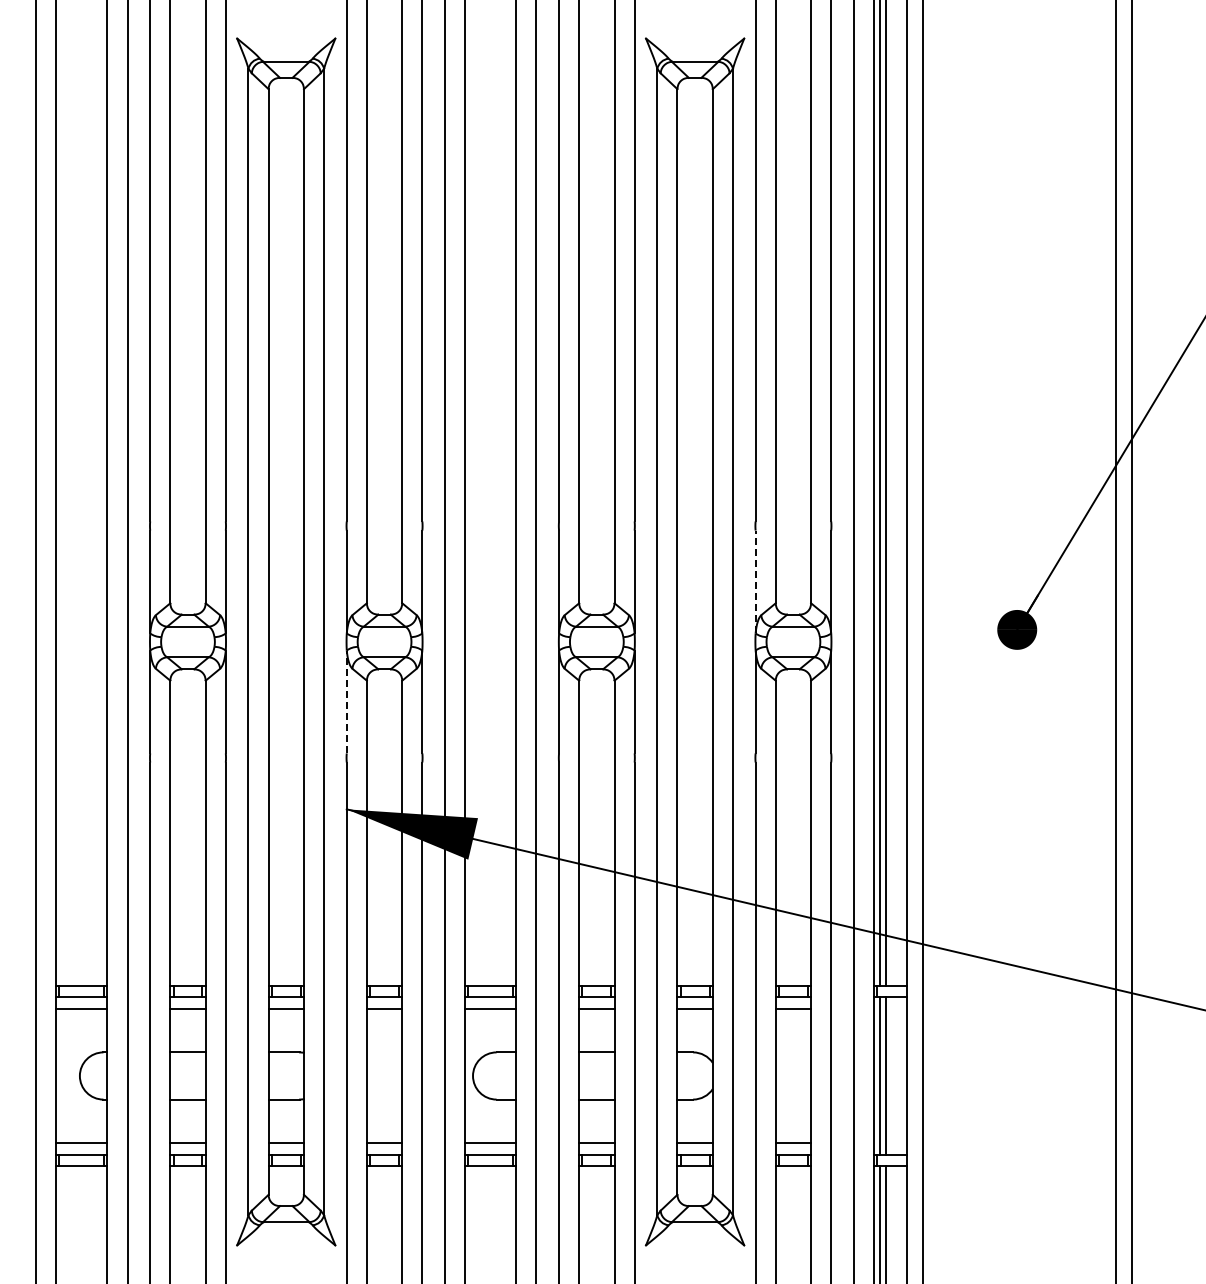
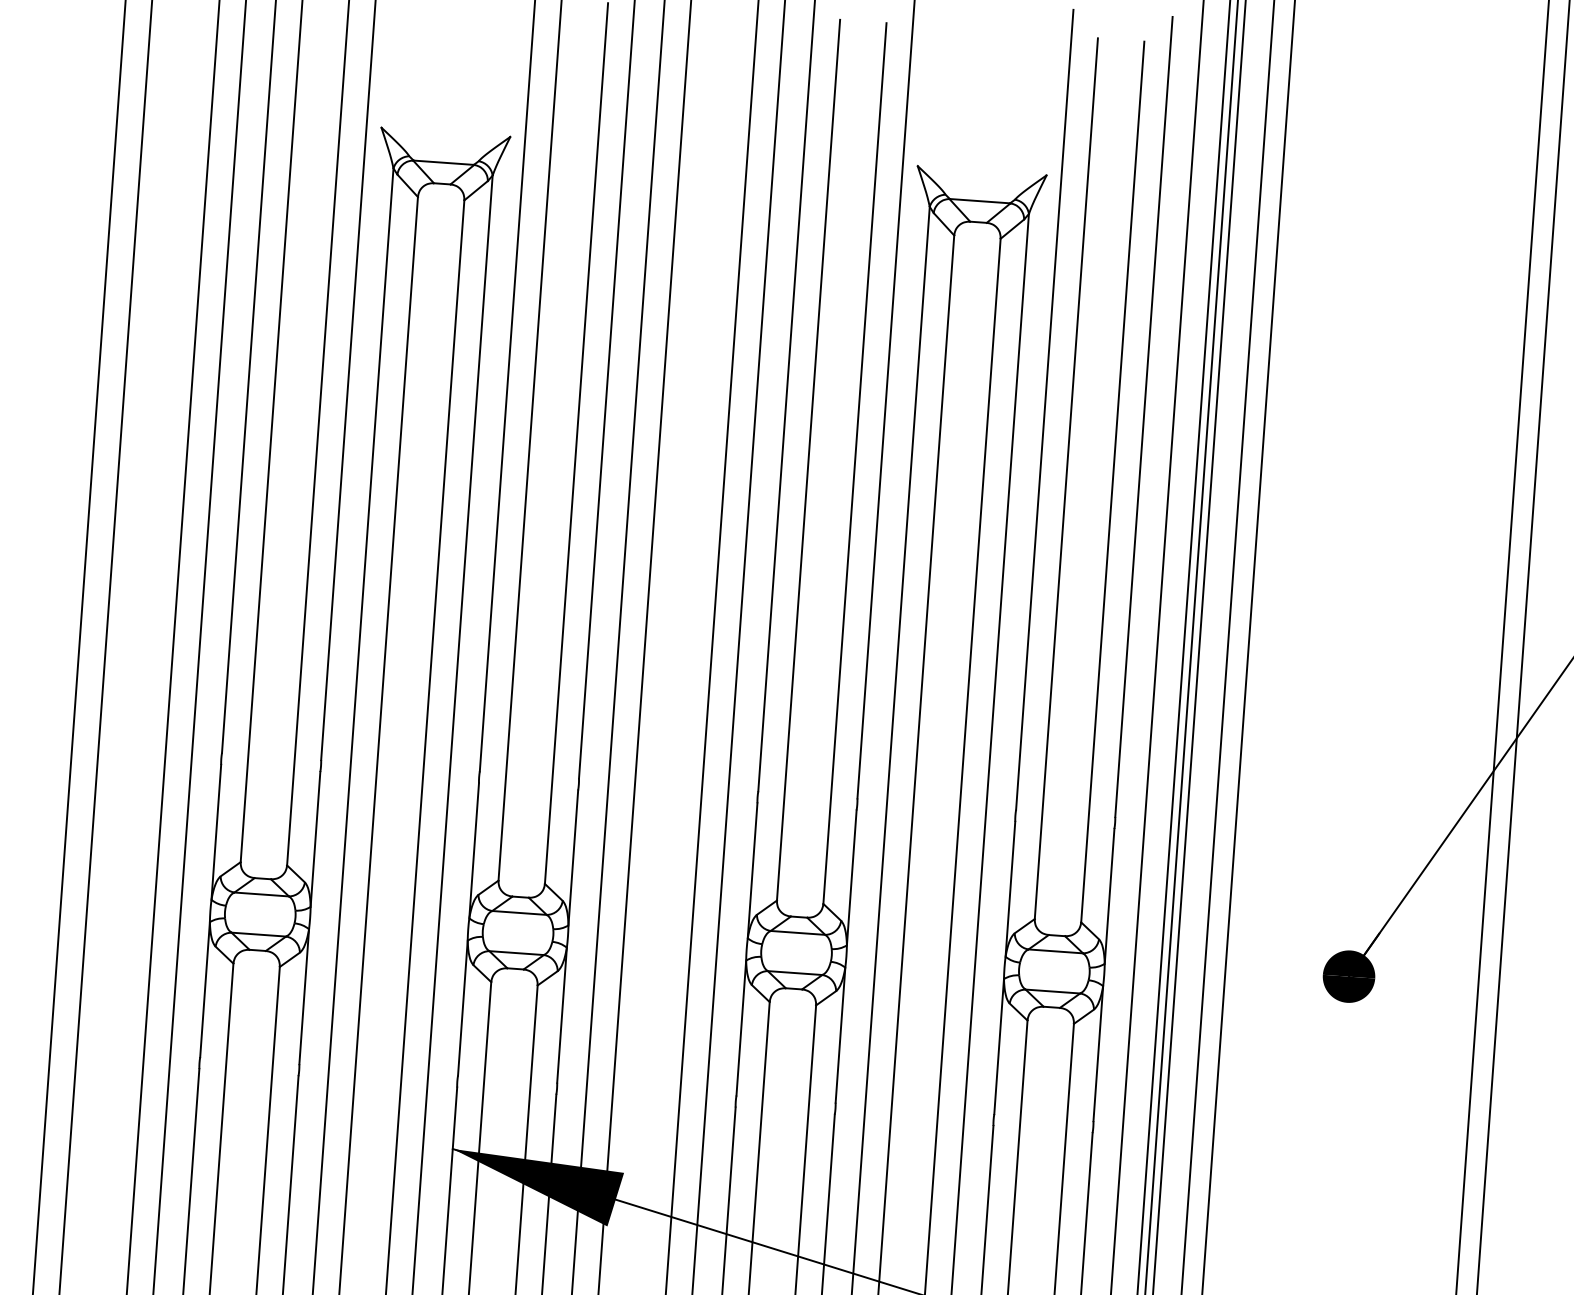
line: (755, 581) -> (1010, 888), dashed -> solid
line: (346, 701) -> (462, 1007), dashed -> solid

